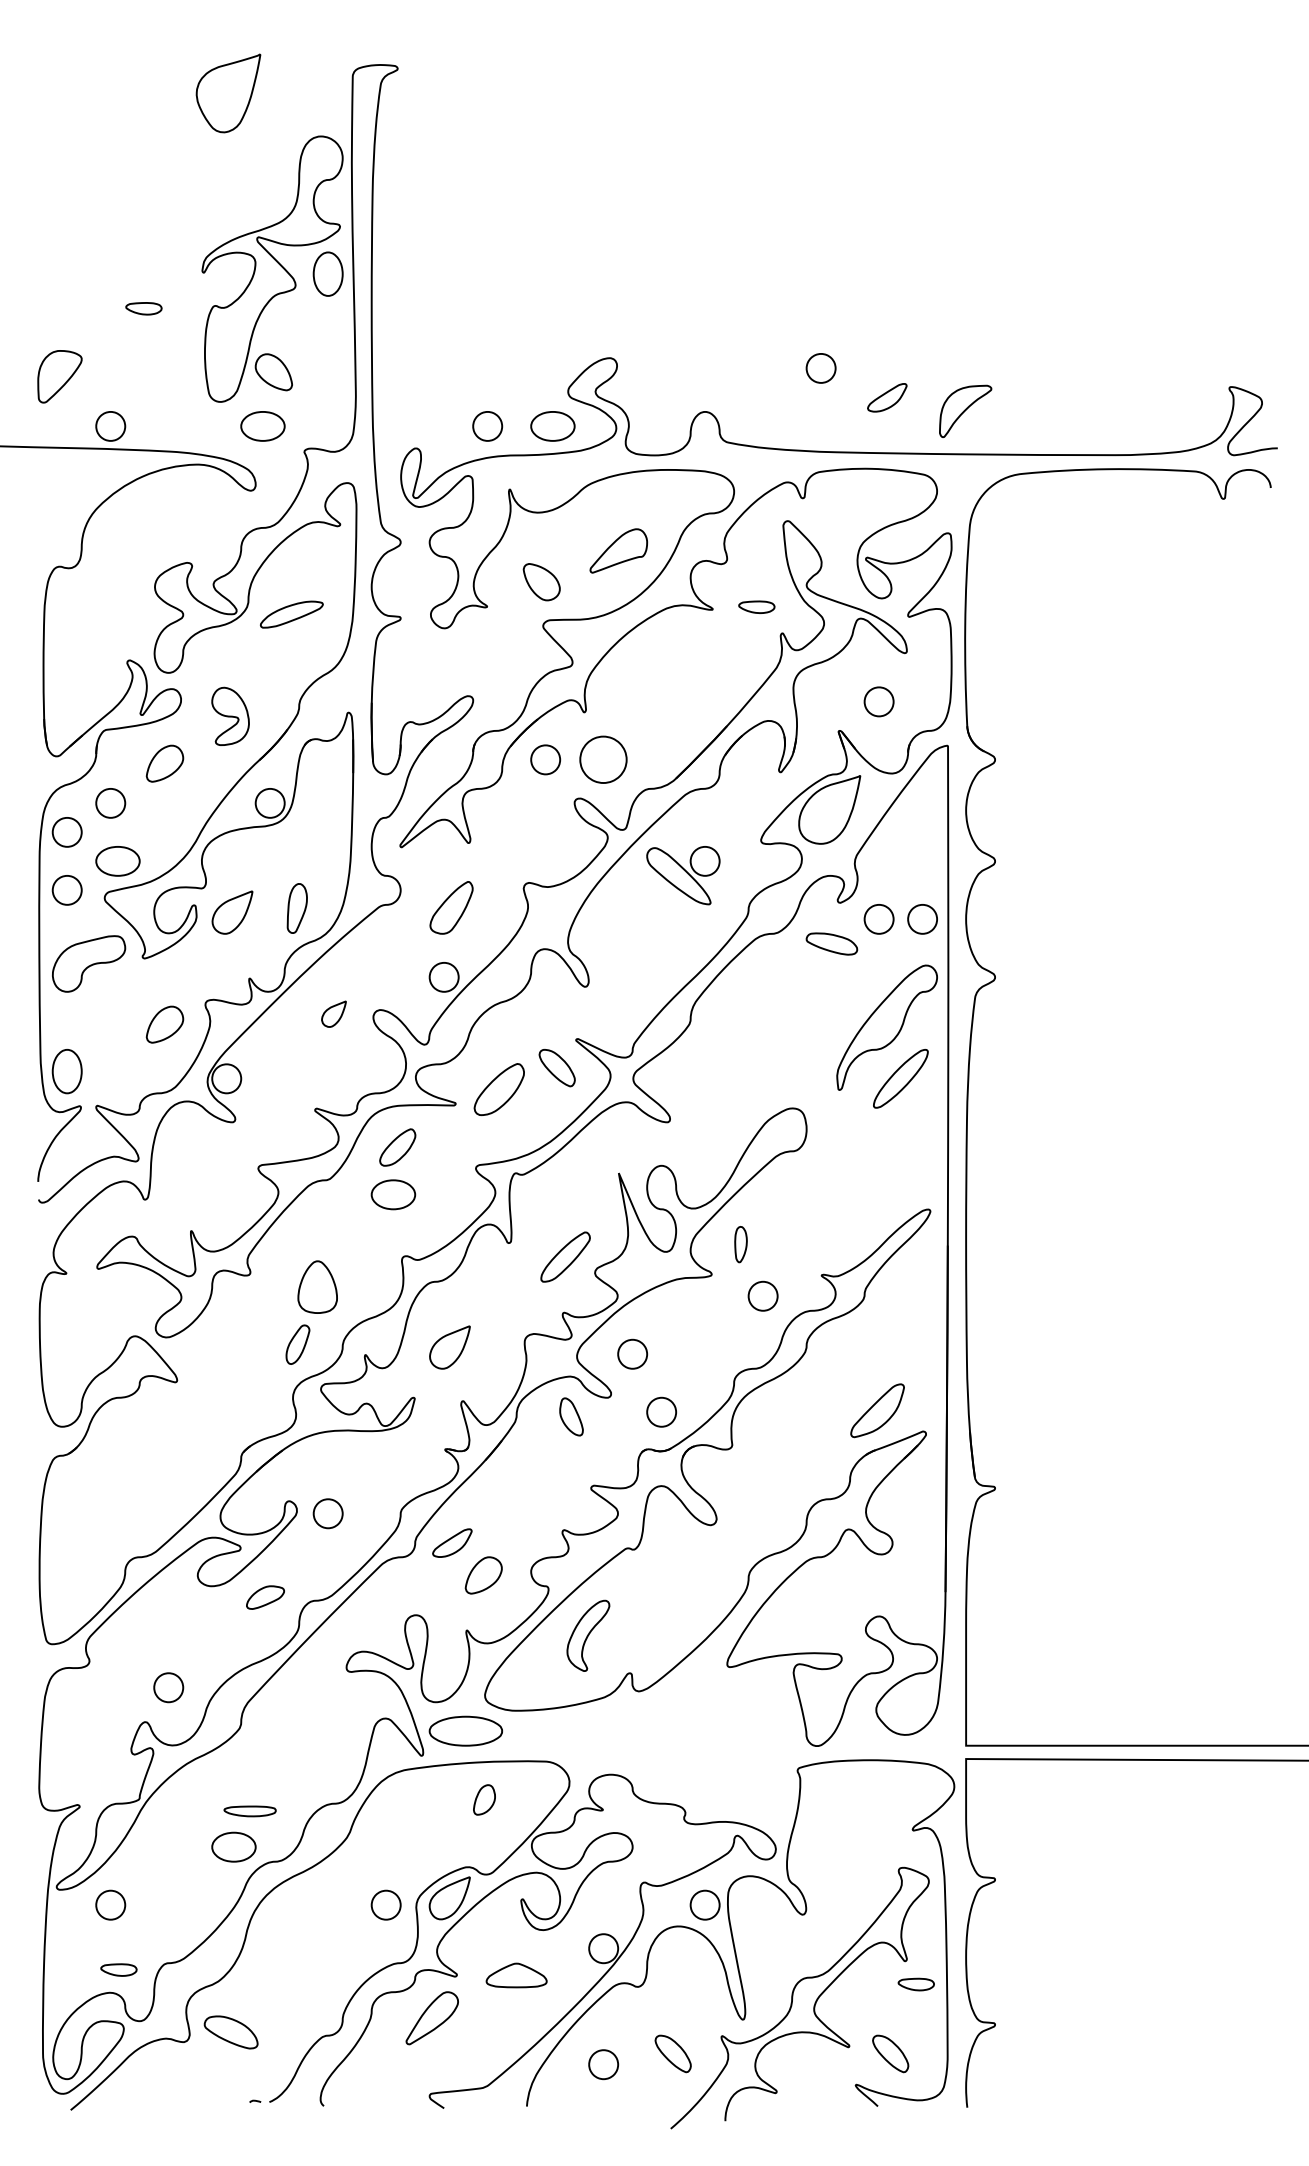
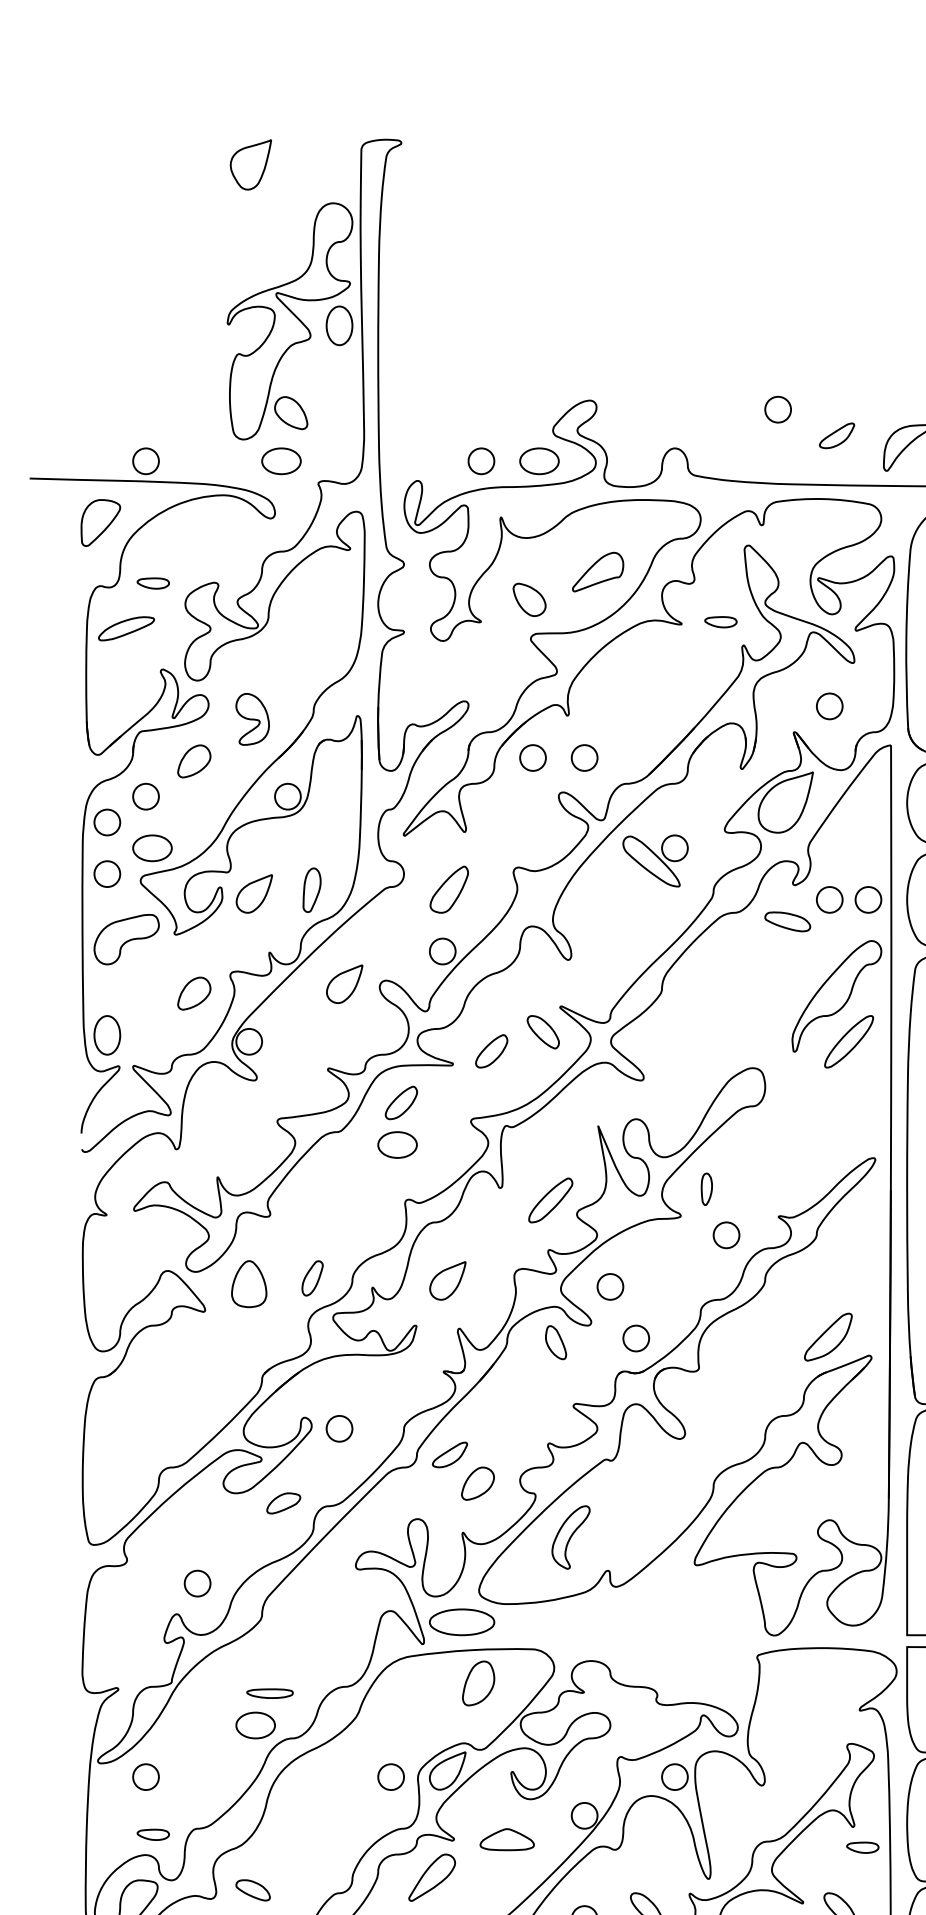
part: (228, 92) -> (250, 164), size x0.71
part: (143, 308) -> (152, 583), moved
part: (59, 376) -> (100, 522), moved
part: (291, 614) -> (126, 628), moved
part: (603, 759) -> (584, 757), size x0.62
part: (333, 1014) -> (344, 984), size x1.67
part: (498, 1089) -> (491, 1051), size x0.71
part: (317, 1286) -> (249, 1283), moved
part: (484, 1799) -> (478, 1683), size x1.67
part: (230, 2032) -> (252, 1890), size x0.71

